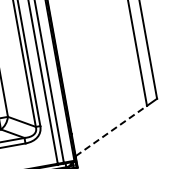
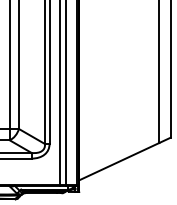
line: (111, 130) -> (119, 161), dashed -> solid

